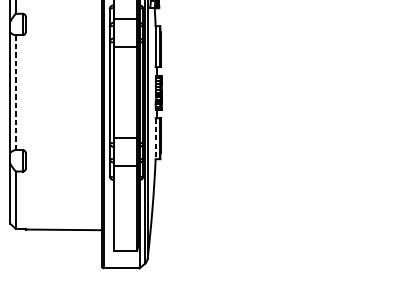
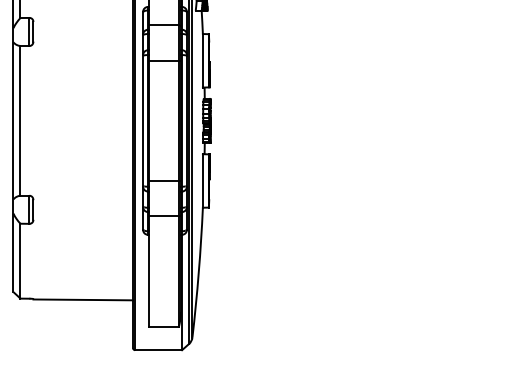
line: (15, 92) -> (20, 120), dashed -> solid
line: (155, 138) -> (202, 180), dashed -> solid

